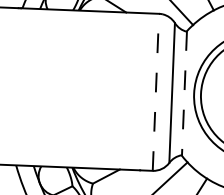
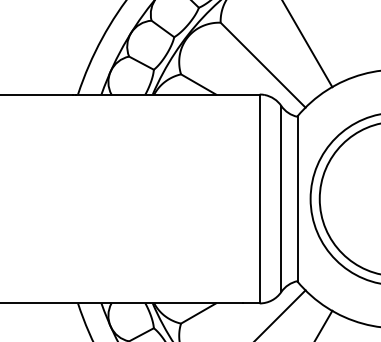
line: (155, 91) -> (259, 198), dashed -> solid
line: (184, 93) -> (297, 198), dashed -> solid

